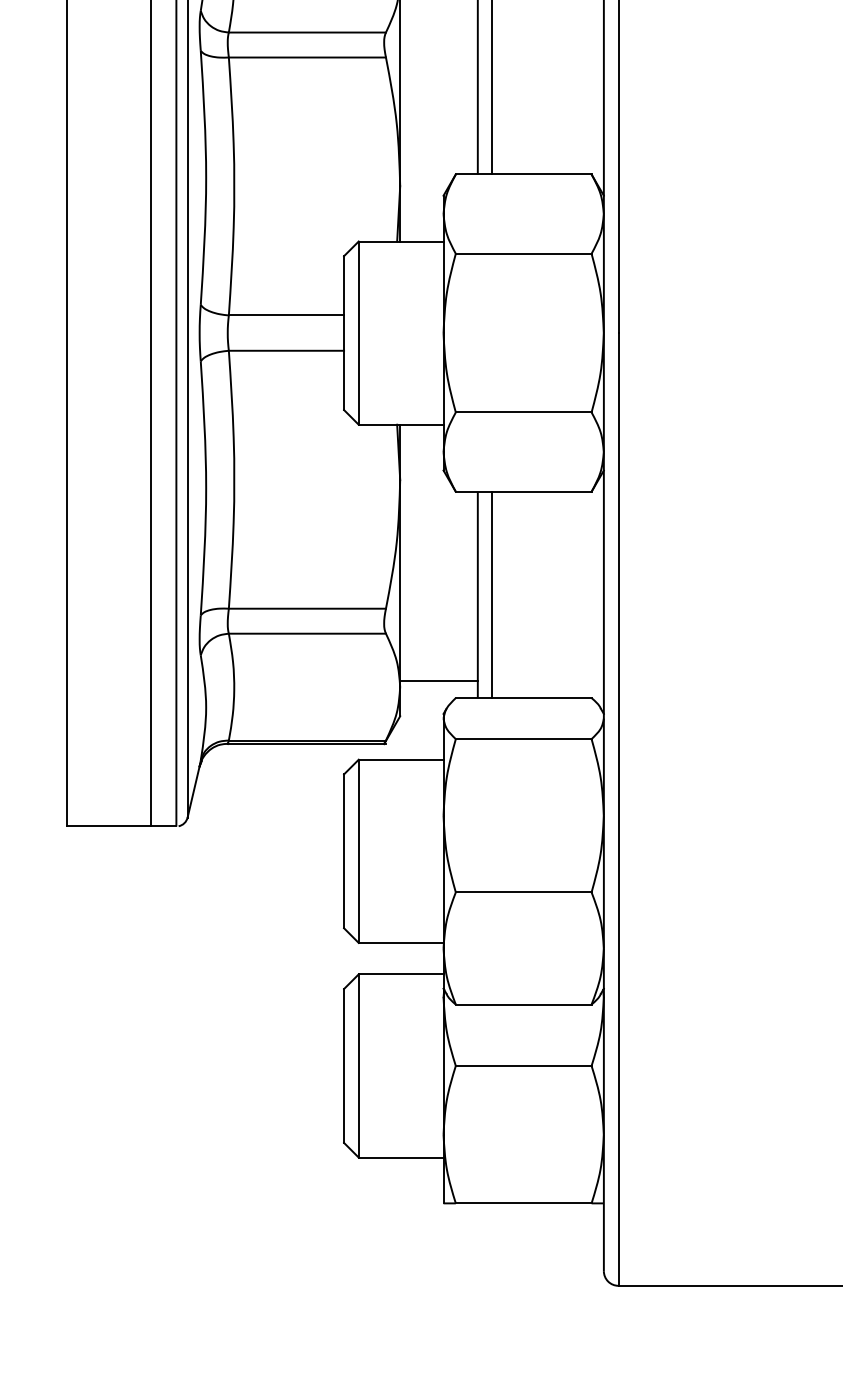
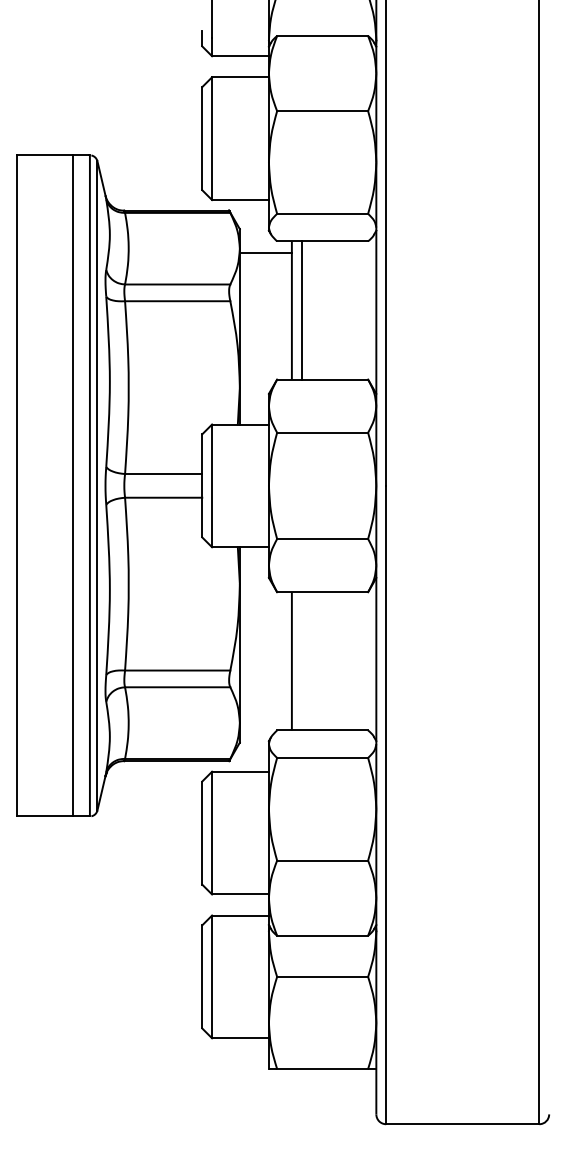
line: (492, 595) -> (301, 661), removed
line: (438, 681) -> (265, 719), removed

